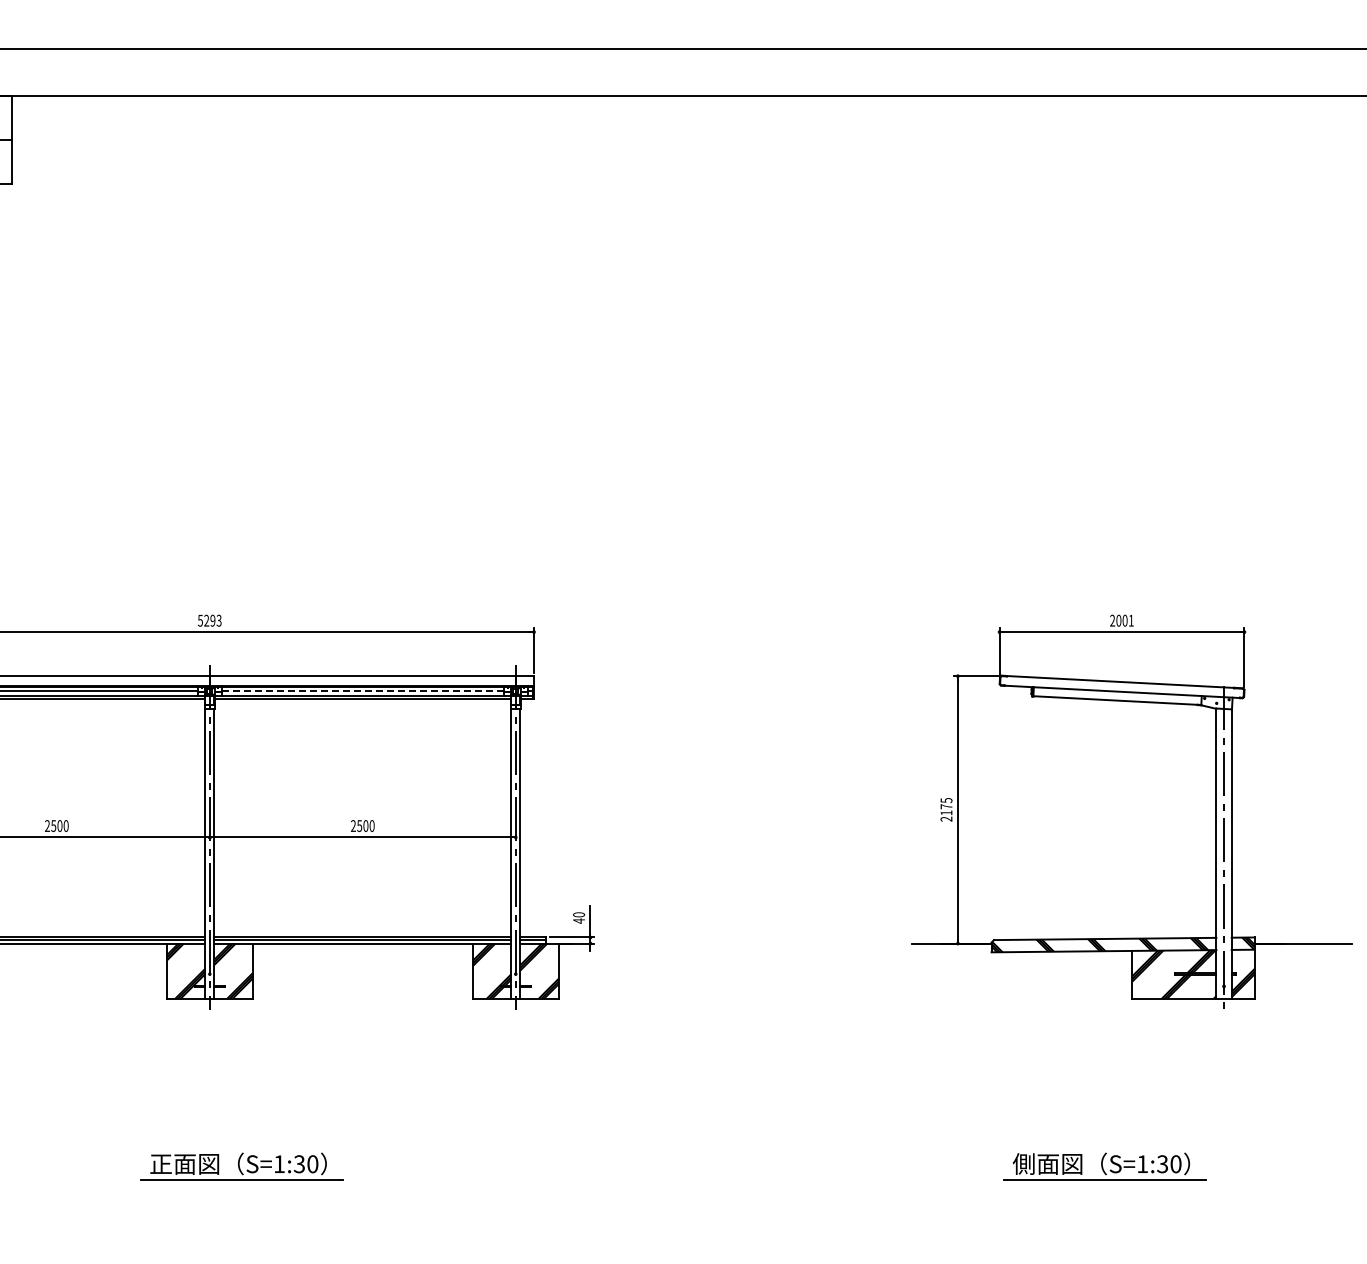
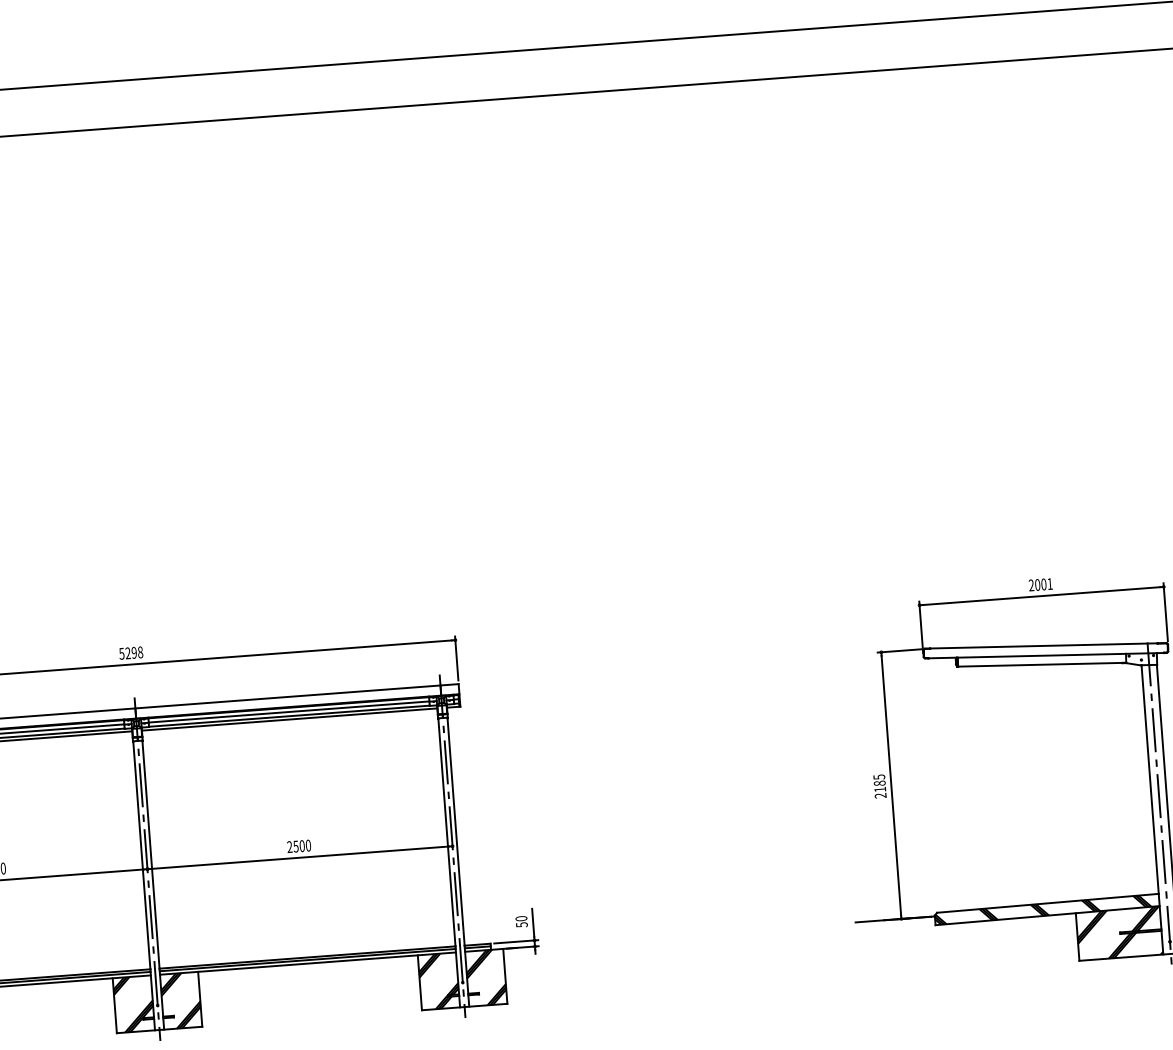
text: (218, 620) -> (139, 652), 5293 -> 5298
line: (362, 691) -> (288, 712), dashed -> solid
text: (946, 806) -> (879, 783), 2175 -> 2185
text: (579, 920) -> (522, 924), 40 -> 50

